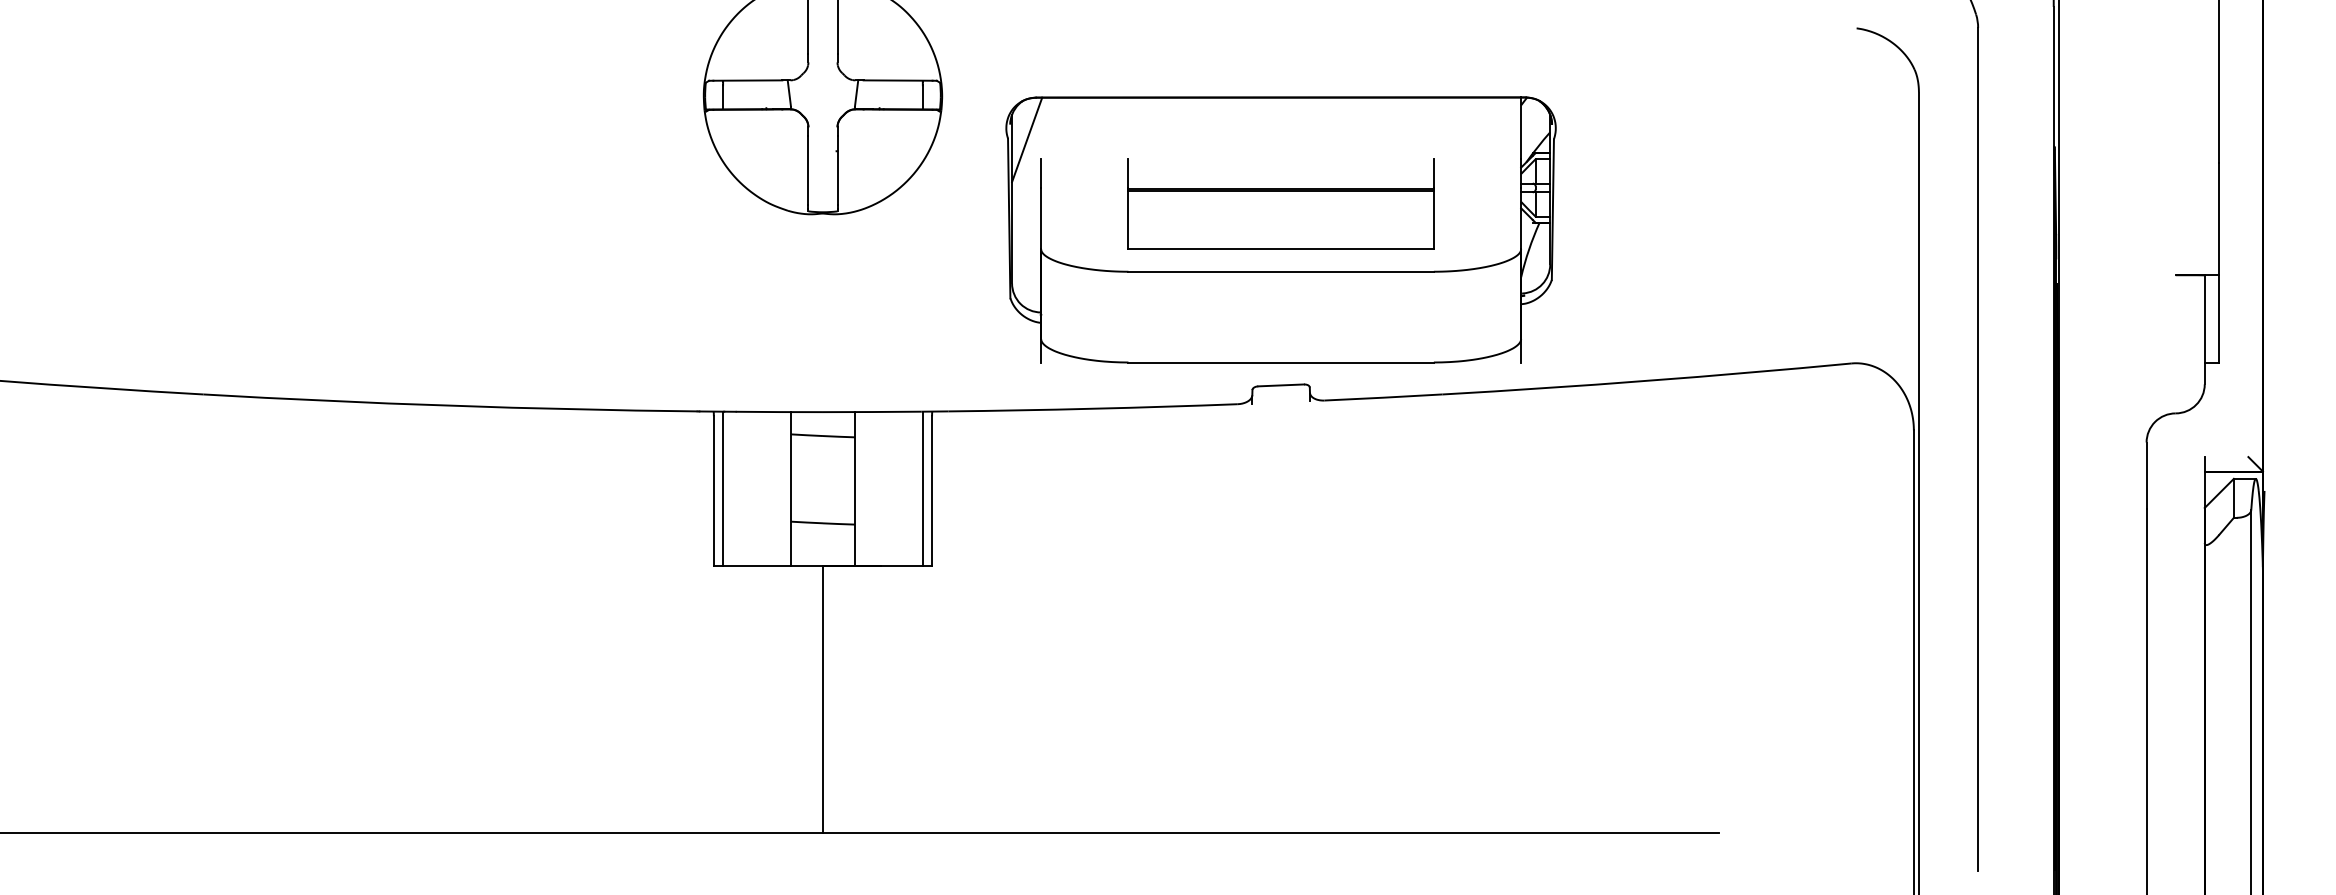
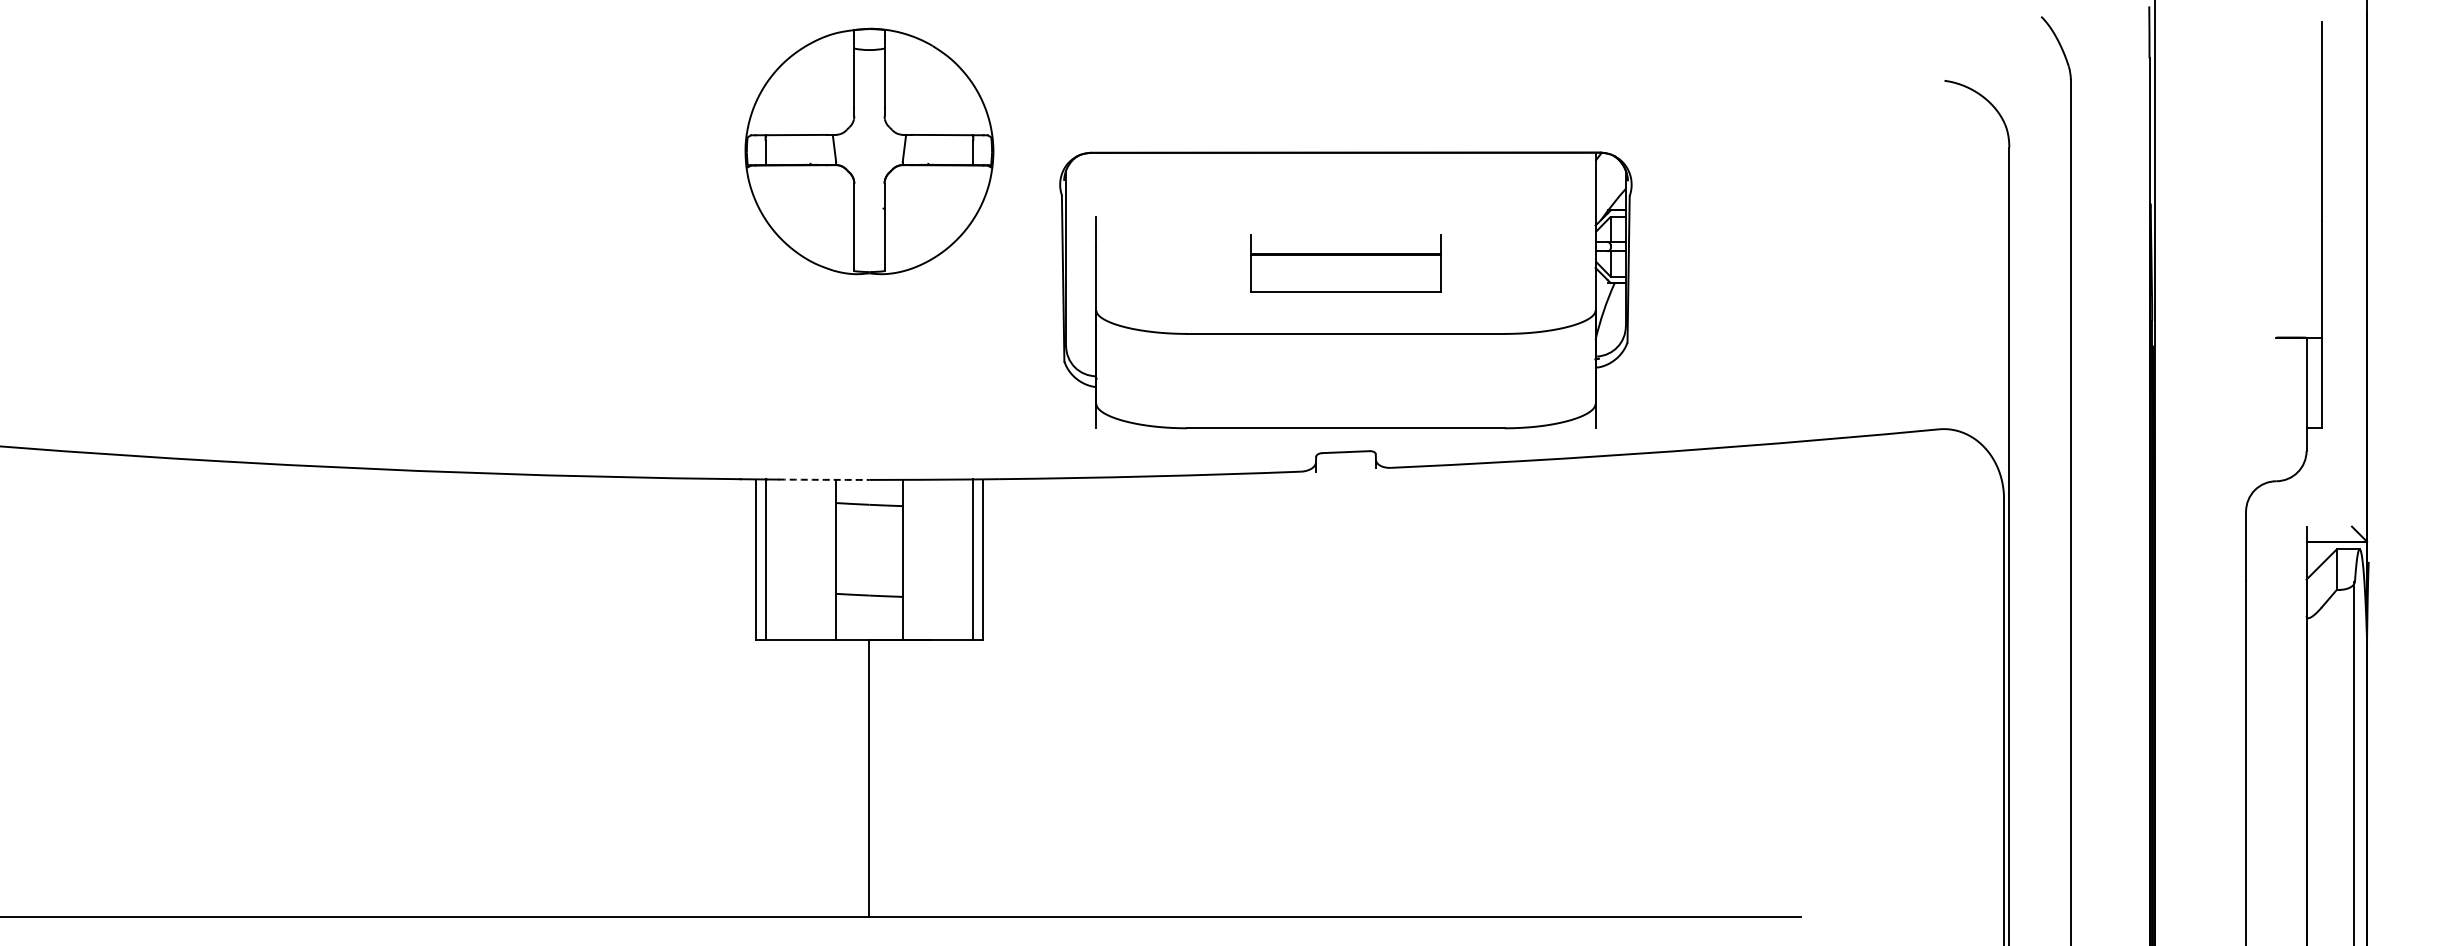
line: (1026, 139) -> (1081, 196), removed
part: (1280, 204) -> (1345, 263), size x0.6
arc: (779, 411) -> (824, 479), solid -> dashed

